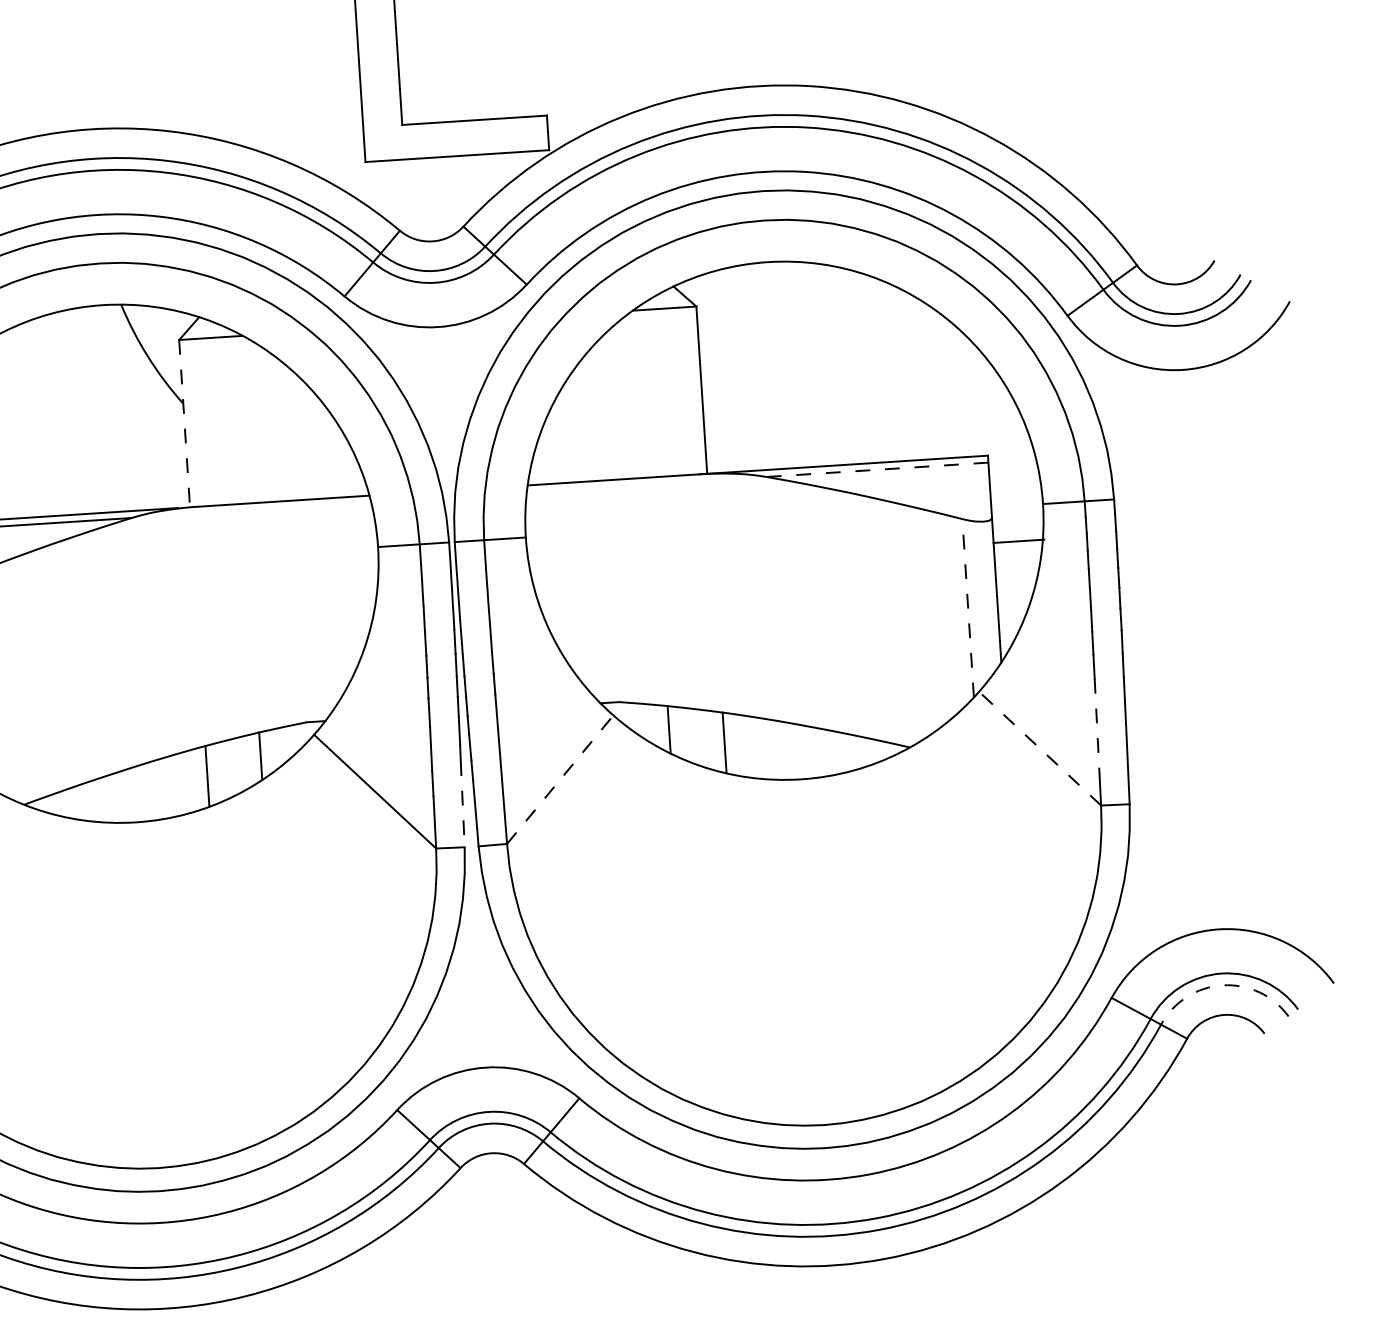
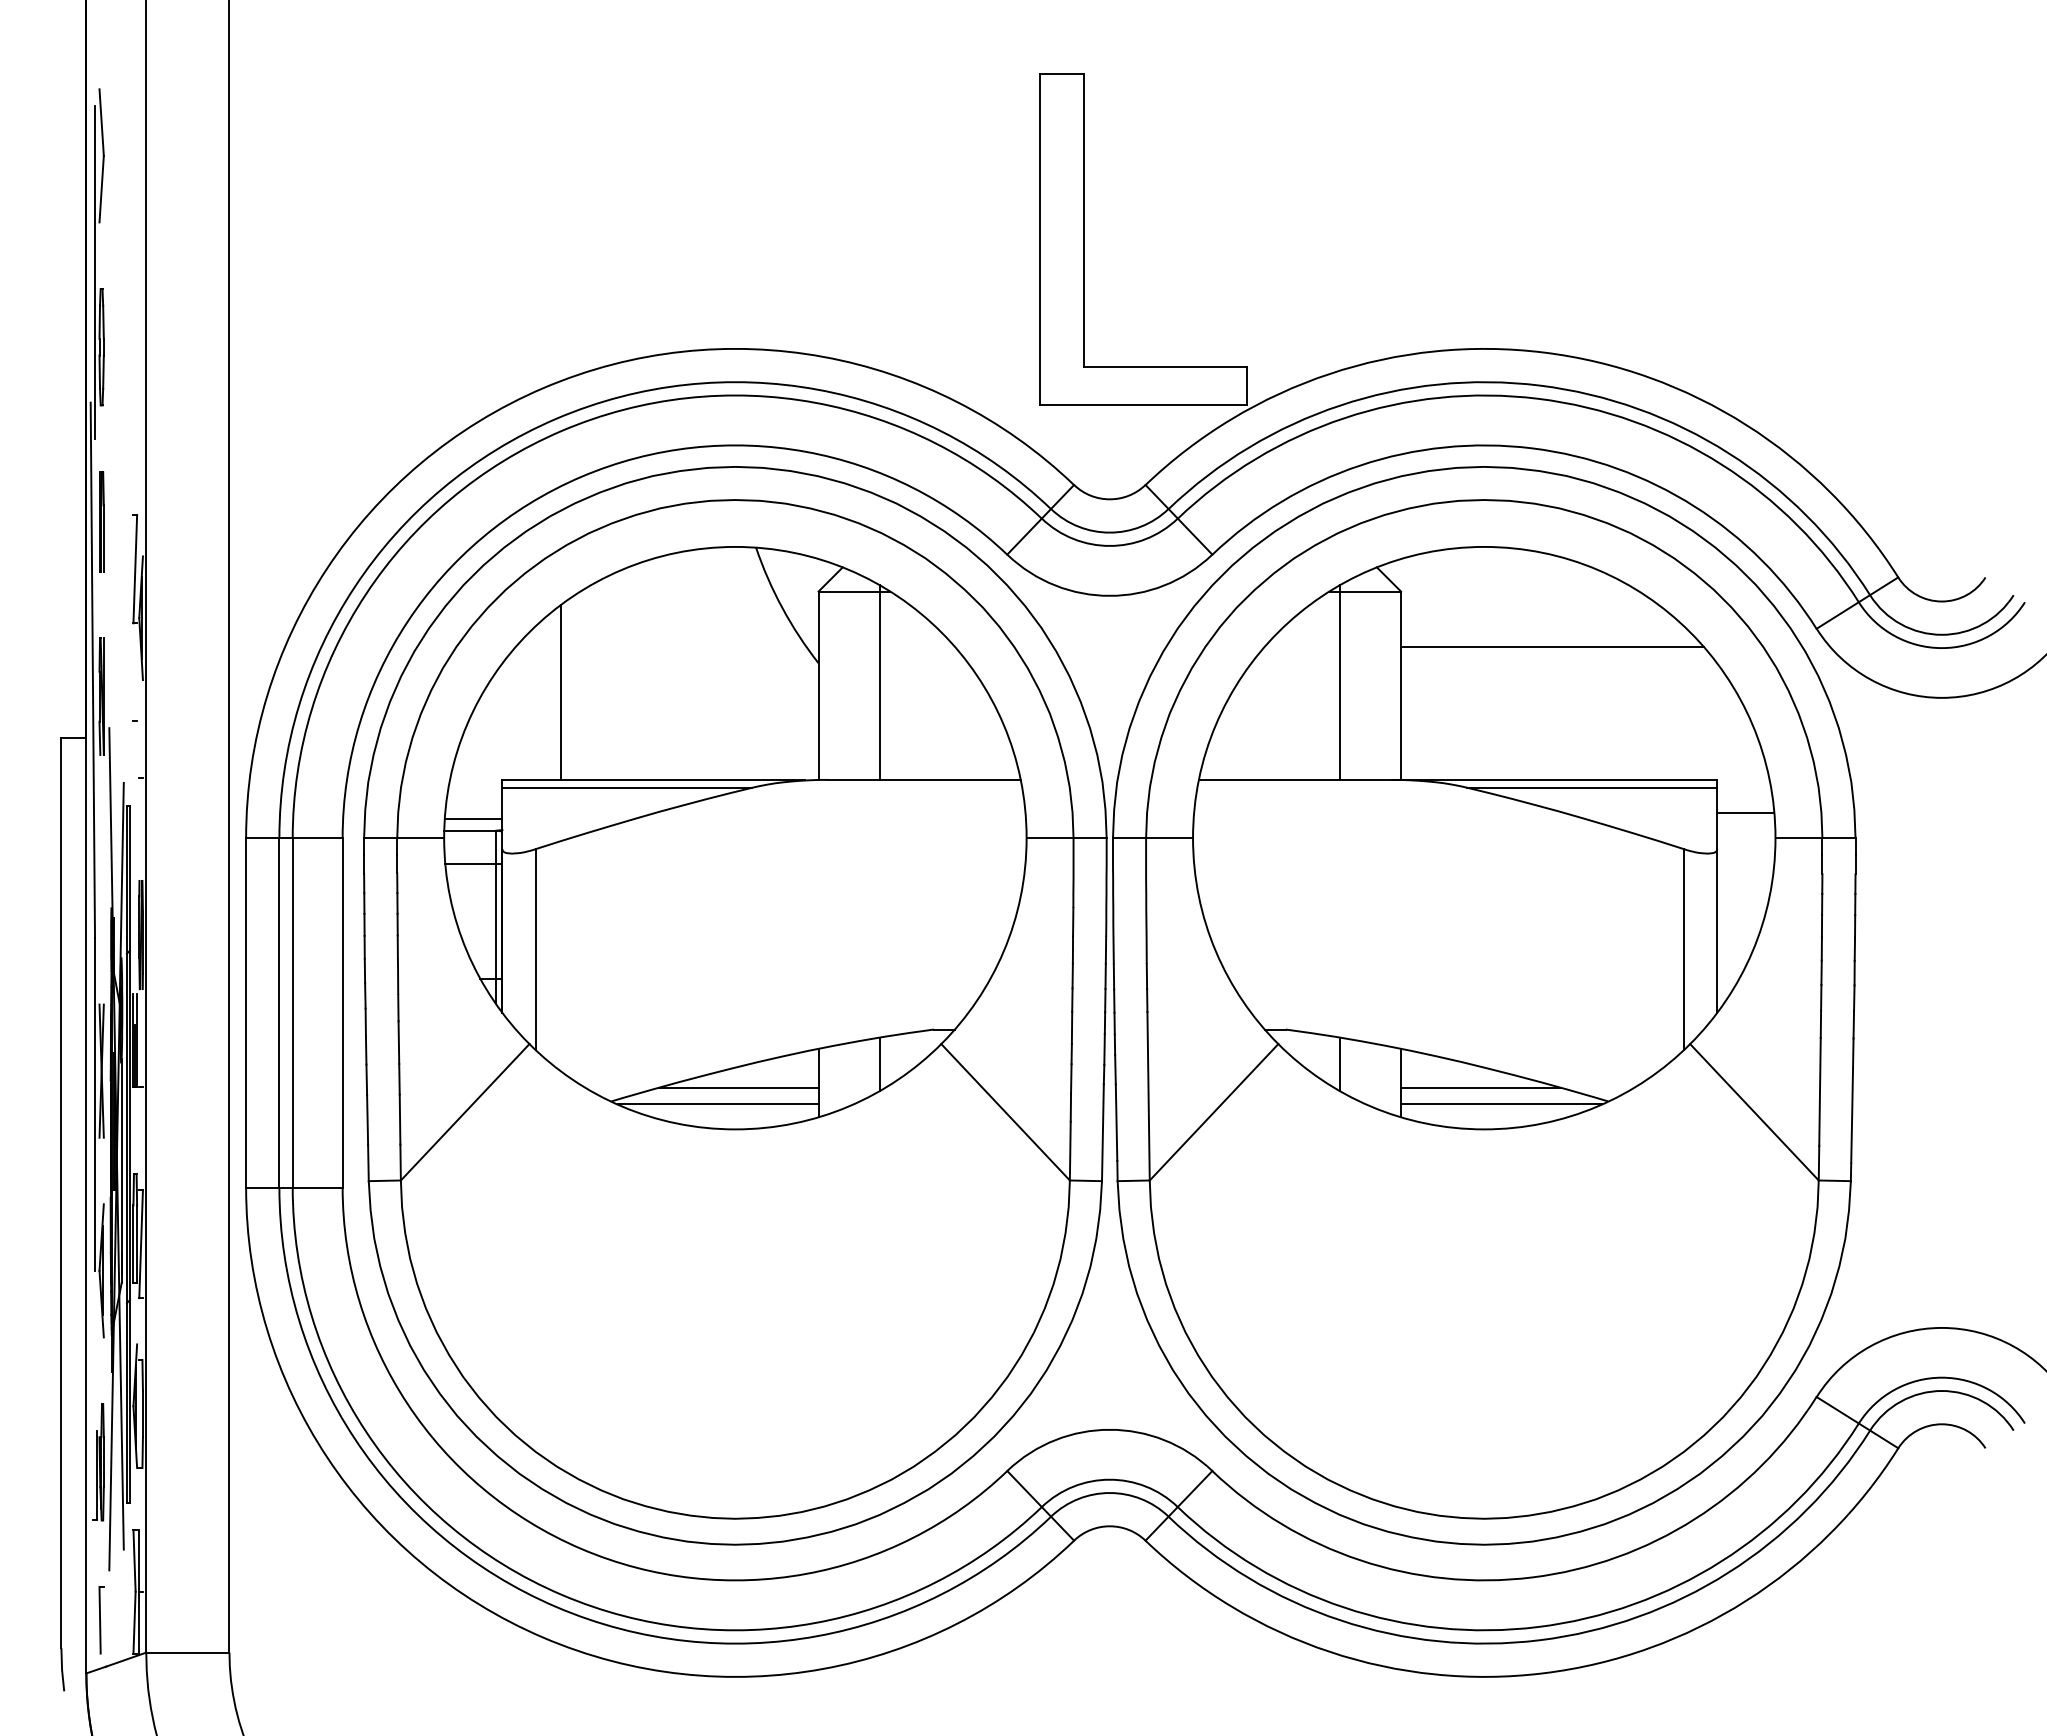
line: (834, 346) -> (1552, 646), added
line: (646, 390) -> (1339, 682), added
line: (238, 417) -> (879, 682), added
line: (184, 424) -> (818, 686), dashed -> solid
line: (877, 469) -> (1592, 787), dashed -> solid
line: (1018, 541) -> (1745, 813), moved
line: (967, 608) -> (1683, 949), dashed -> solid
line: (1097, 726) -> (1820, 1091), dashed -> solid
line: (795, 742) -> (1480, 1087), added
line: (1040, 748) -> (1754, 1112), dashed -> solid
line: (815, 756) -> (1501, 1104), added
line: (560, 779) -> (1214, 1112), dashed -> solid
line: (136, 784) -> (738, 1087), added
line: (118, 801) -> (717, 1104), added
line: (462, 804) -> (1102, 1133), dashed -> solid
arc: (1222, 985) -> (1941, 1391), dashed -> solid

